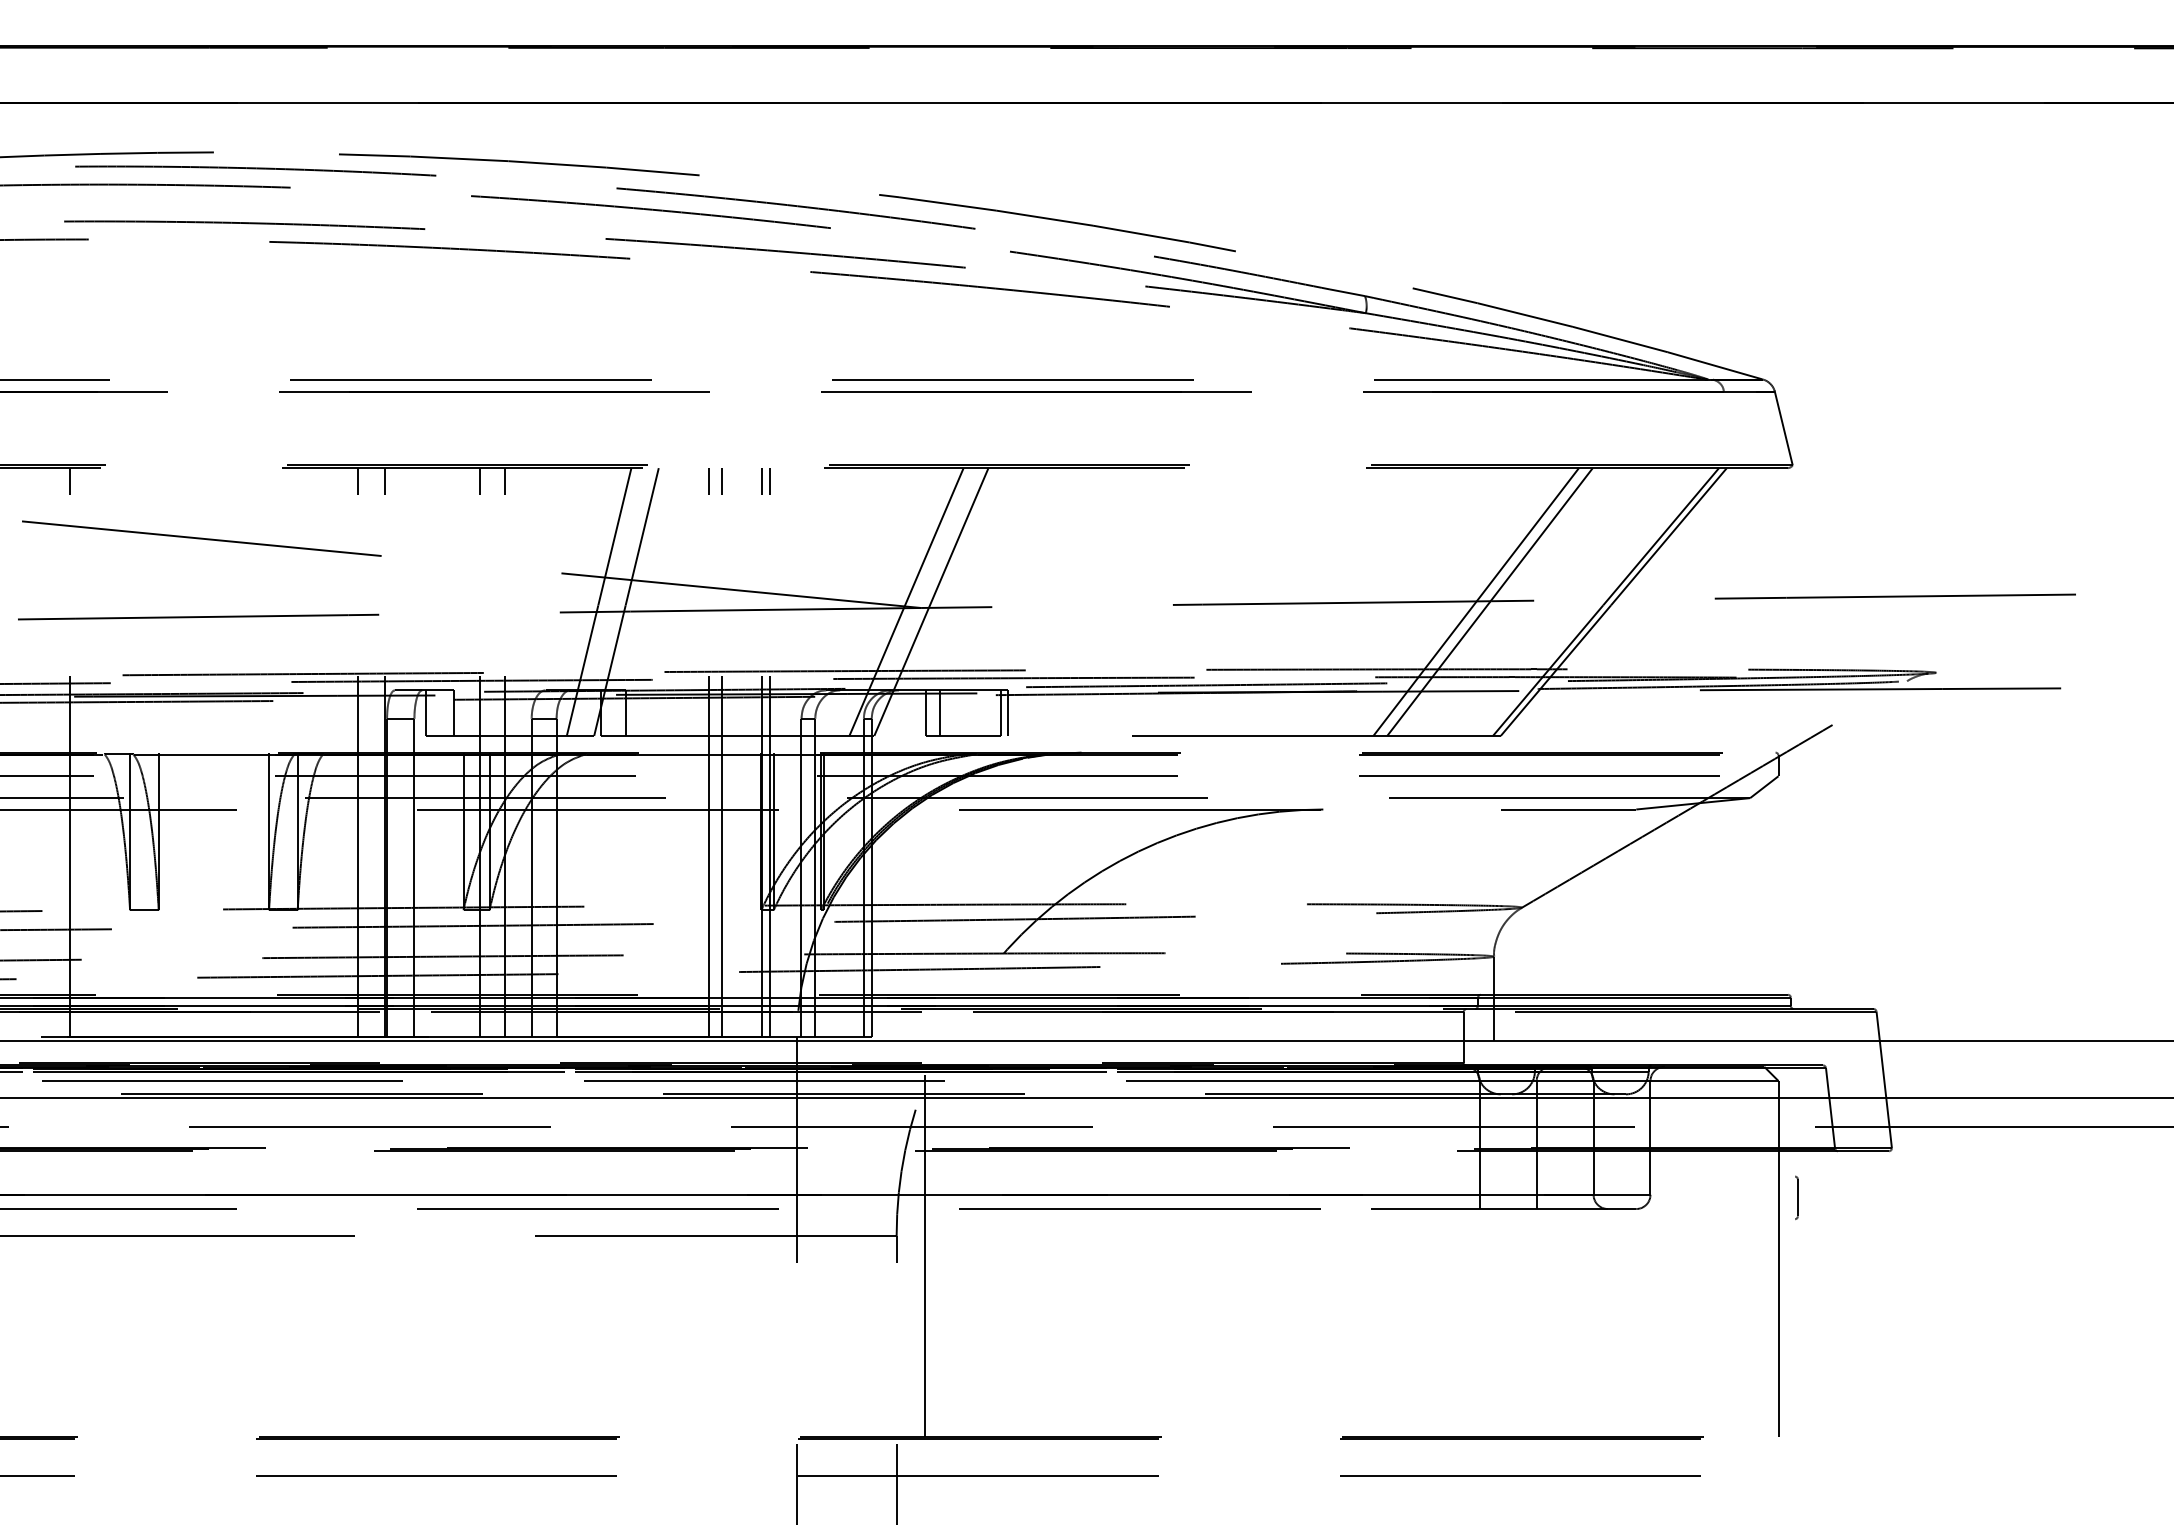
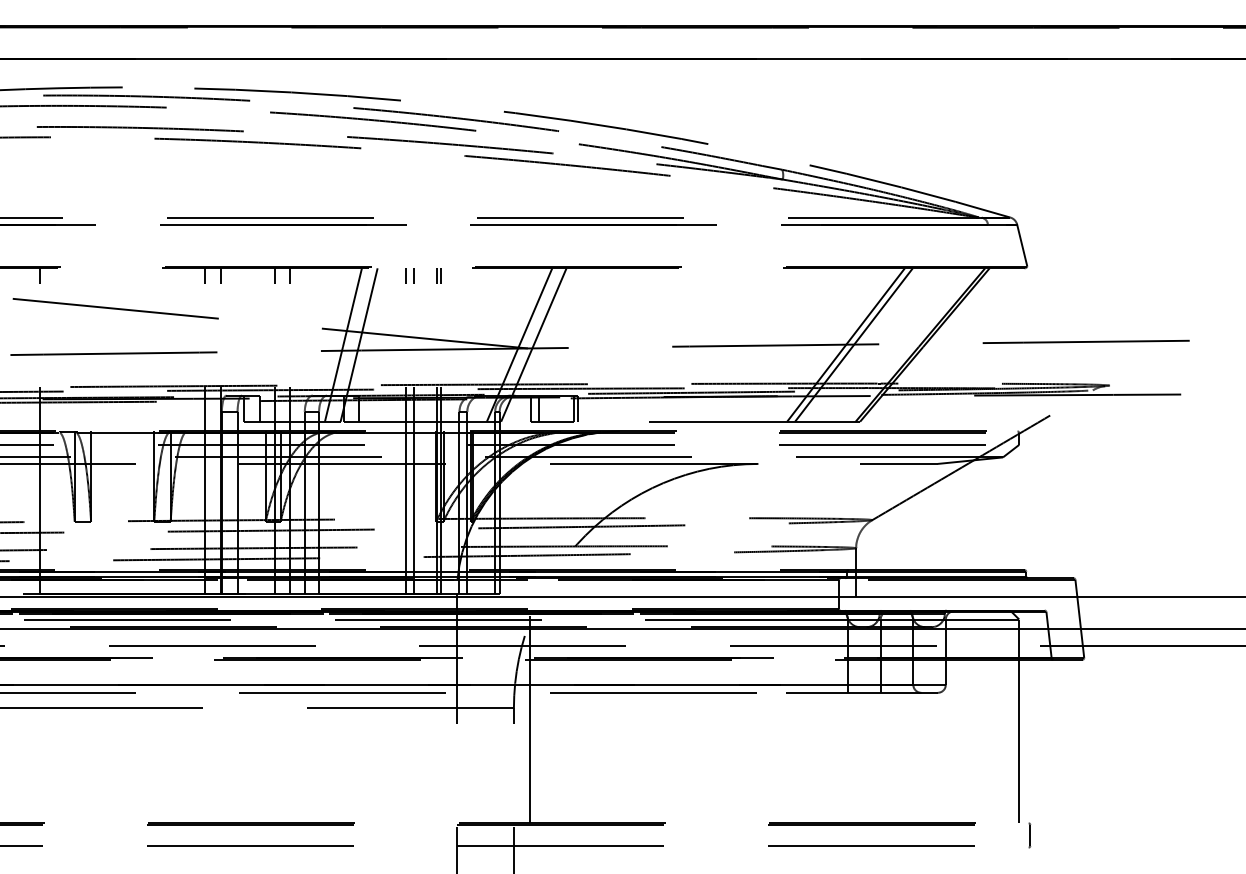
part: (1796, 1197) -> (1029, 835), moved

